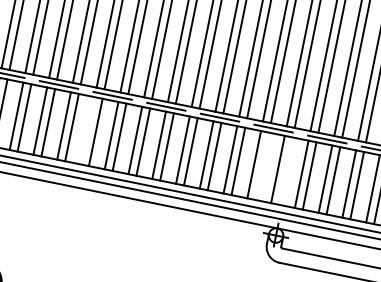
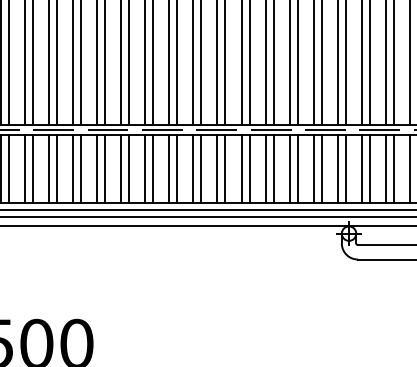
line: (88, 130) -> (145, 168), added
line: (261, 165) -> (321, 168), added
line: (285, 170) -> (345, 168), added

